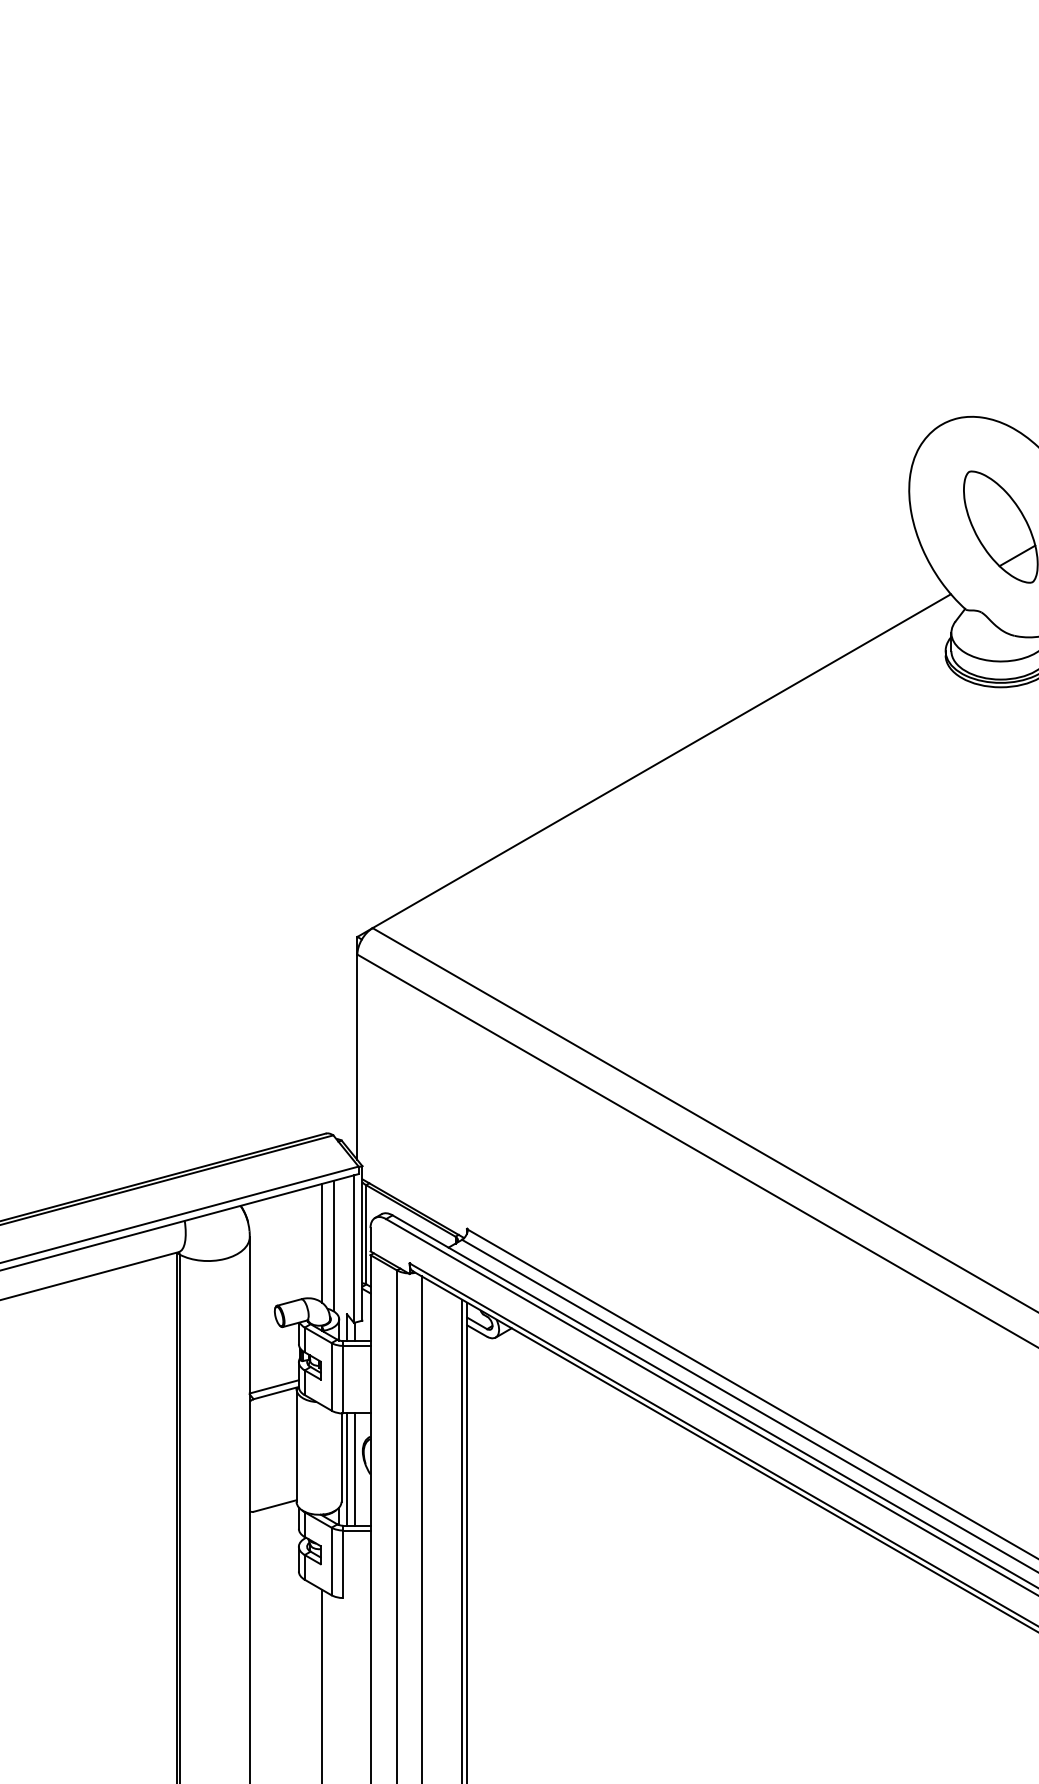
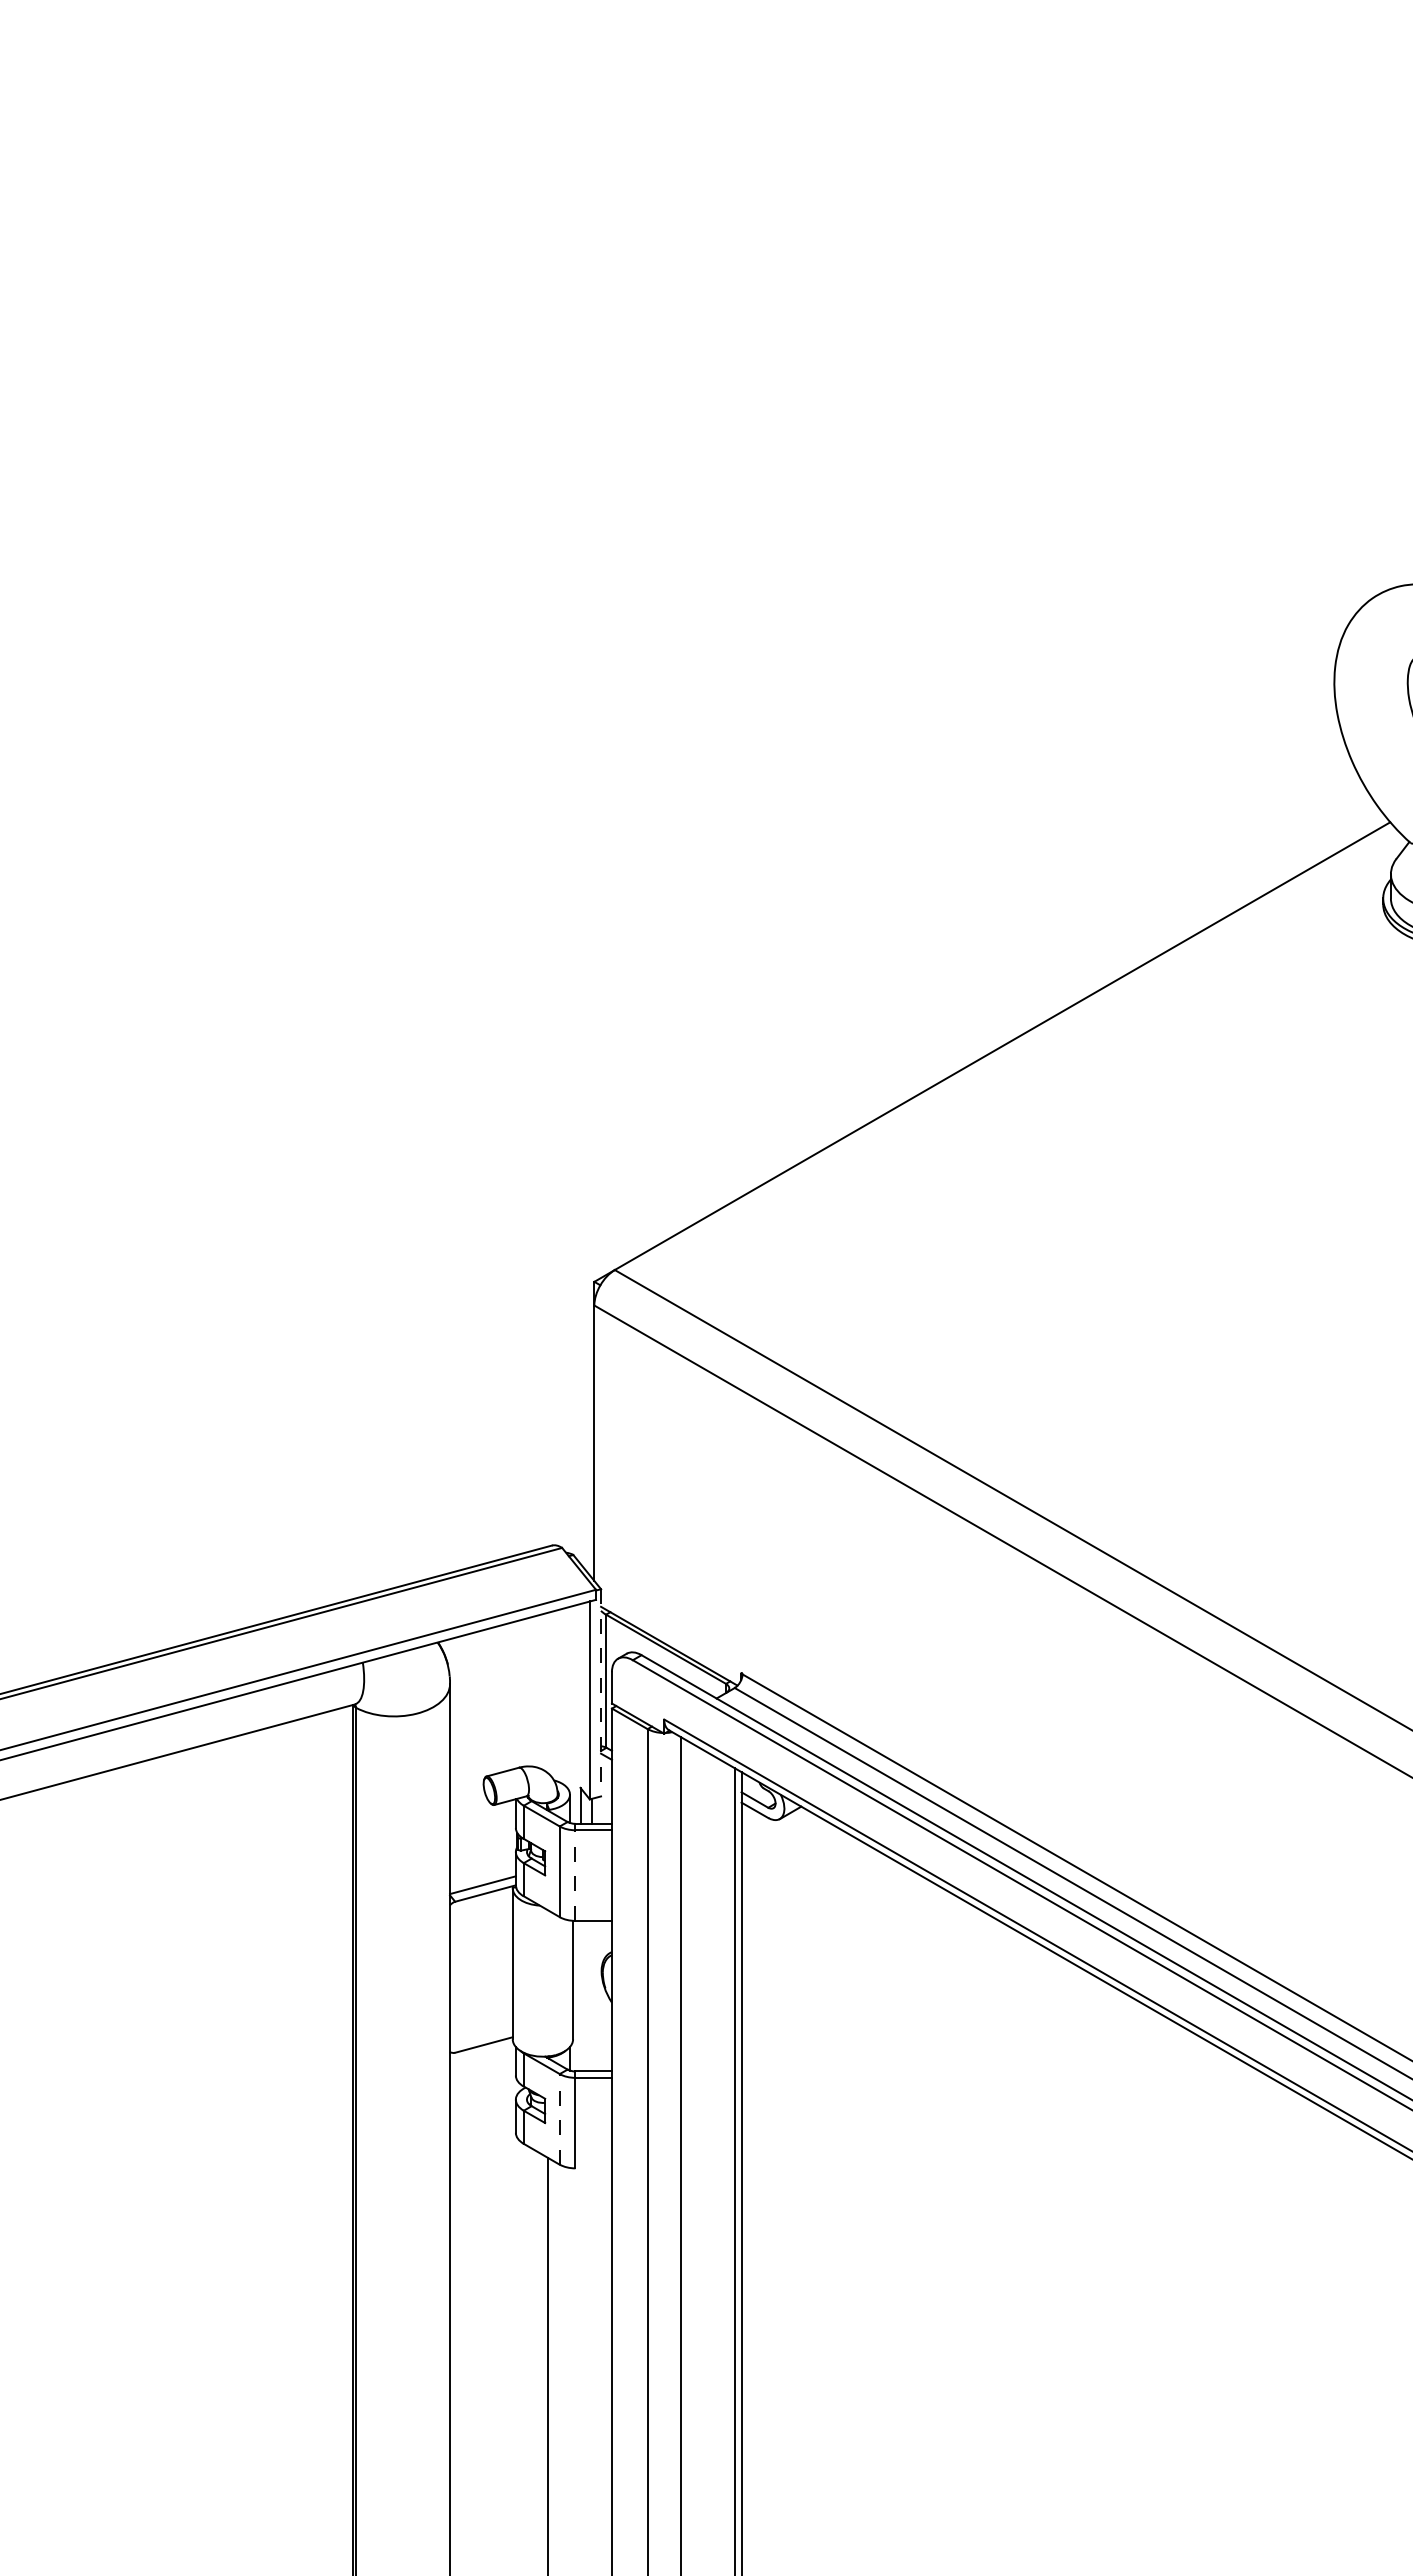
line: (322, 1243) -> (547, 1692), removed
line: (362, 1243) -> (601, 1692), solid -> dashed
line: (333, 1246) -> (562, 1696), removed
line: (343, 1379) -> (575, 1875), solid -> dashed
line: (347, 1469) -> (580, 1995), removed
line: (355, 1469) -> (591, 1995), removed
line: (331, 1560) -> (559, 2118), solid -> dashed

